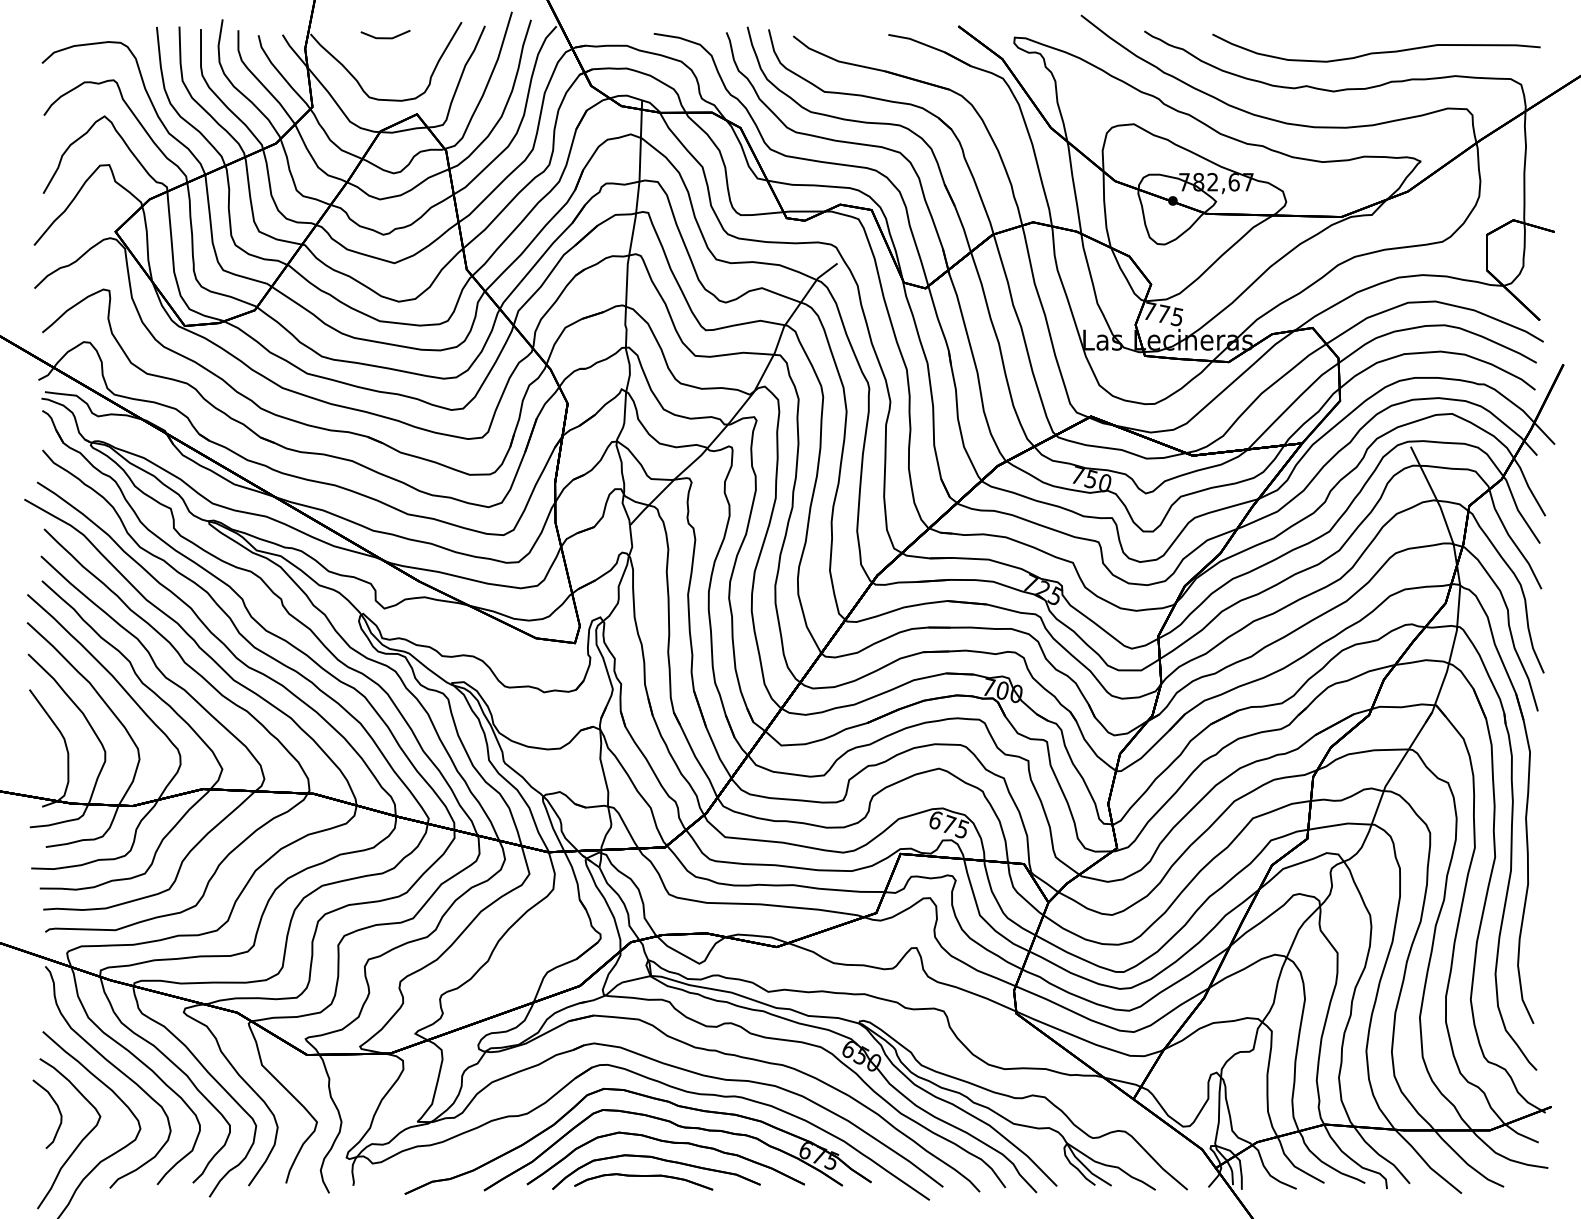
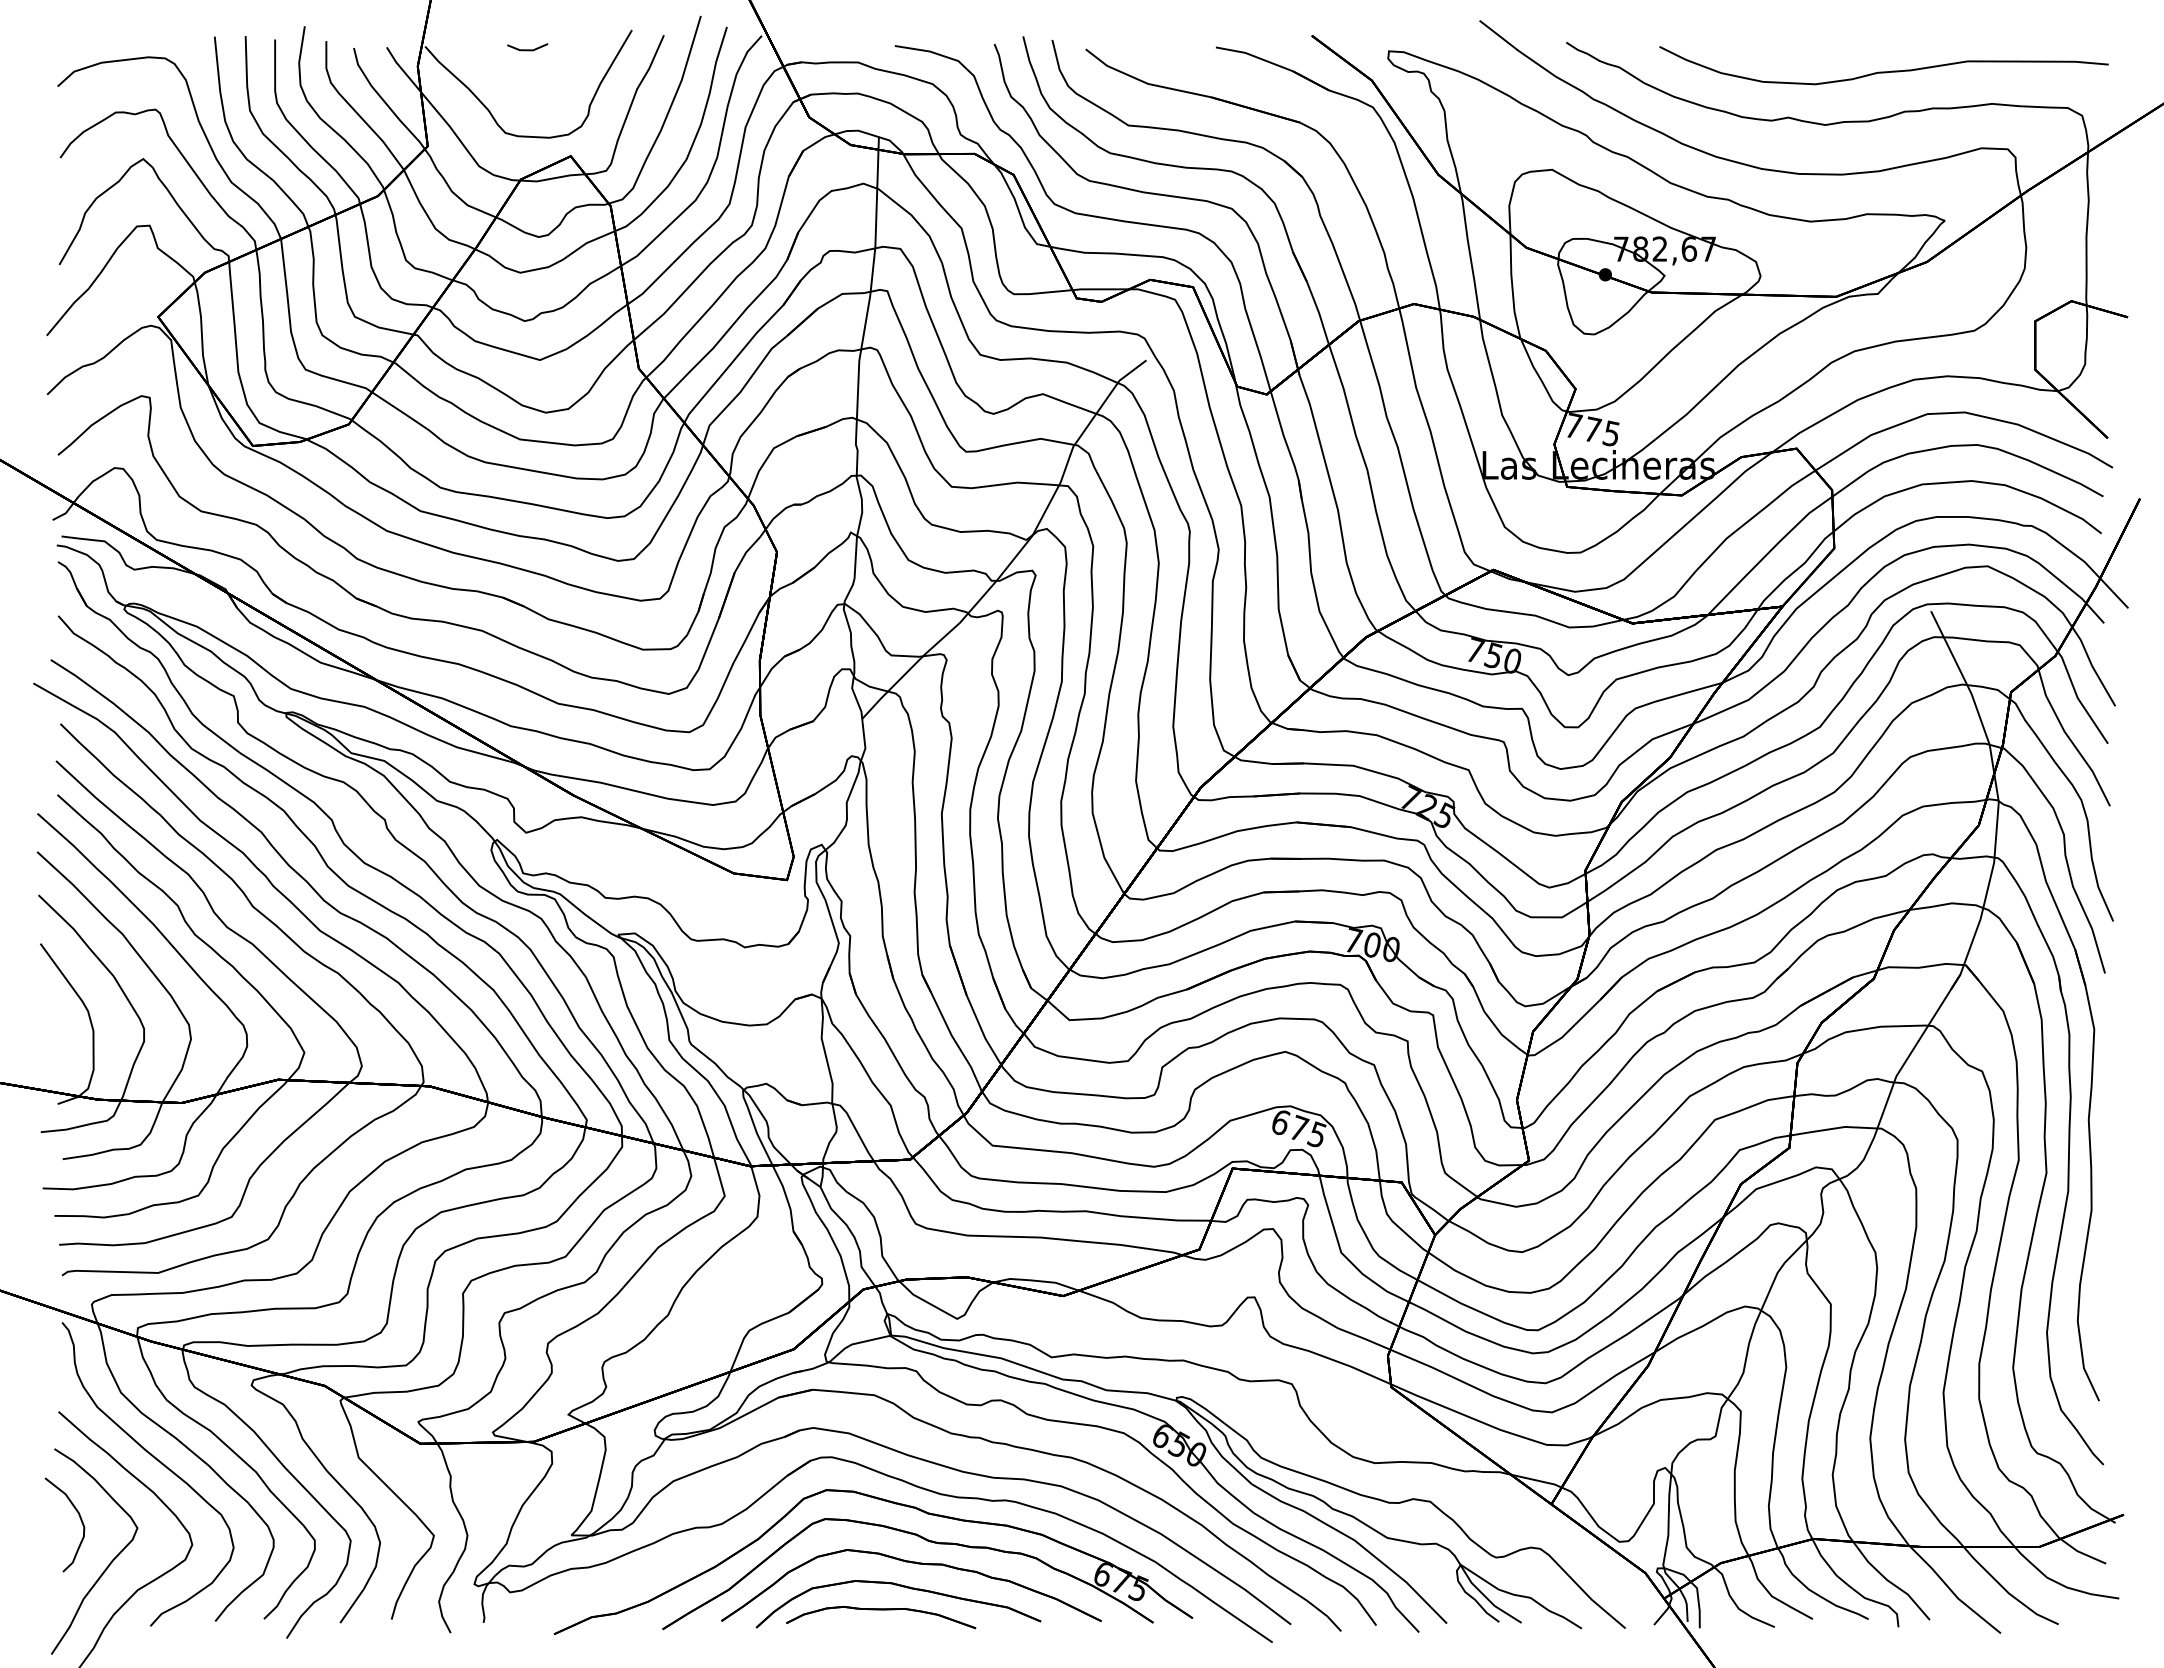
part: (385, 34) -> (527, 47), size x0.6

